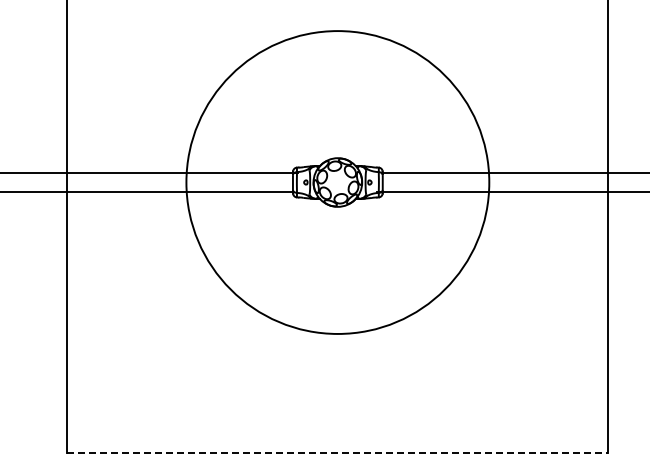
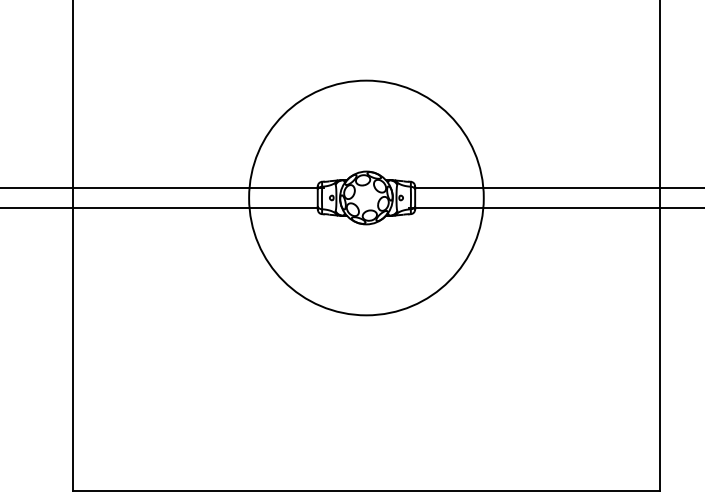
circle: (337, 182) -> (366, 197), size x0.71
line: (338, 452) -> (367, 490), dashed -> solid

